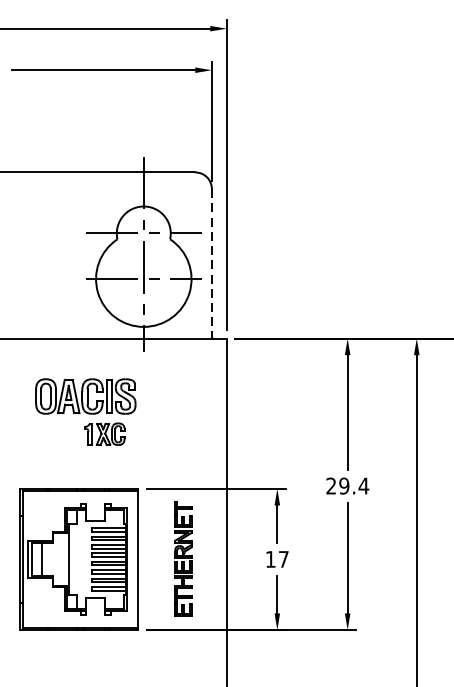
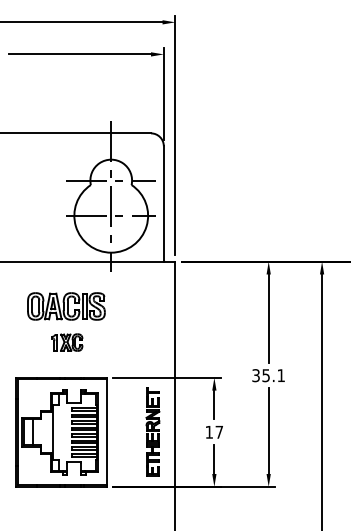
line: (211, 263) -> (163, 203), dashed -> solid
part: (105, 434) -> (67, 342), moved
text: (347, 485) -> (268, 375), 29.4 -> 35.1
part: (182, 558) -> (152, 431), moved

